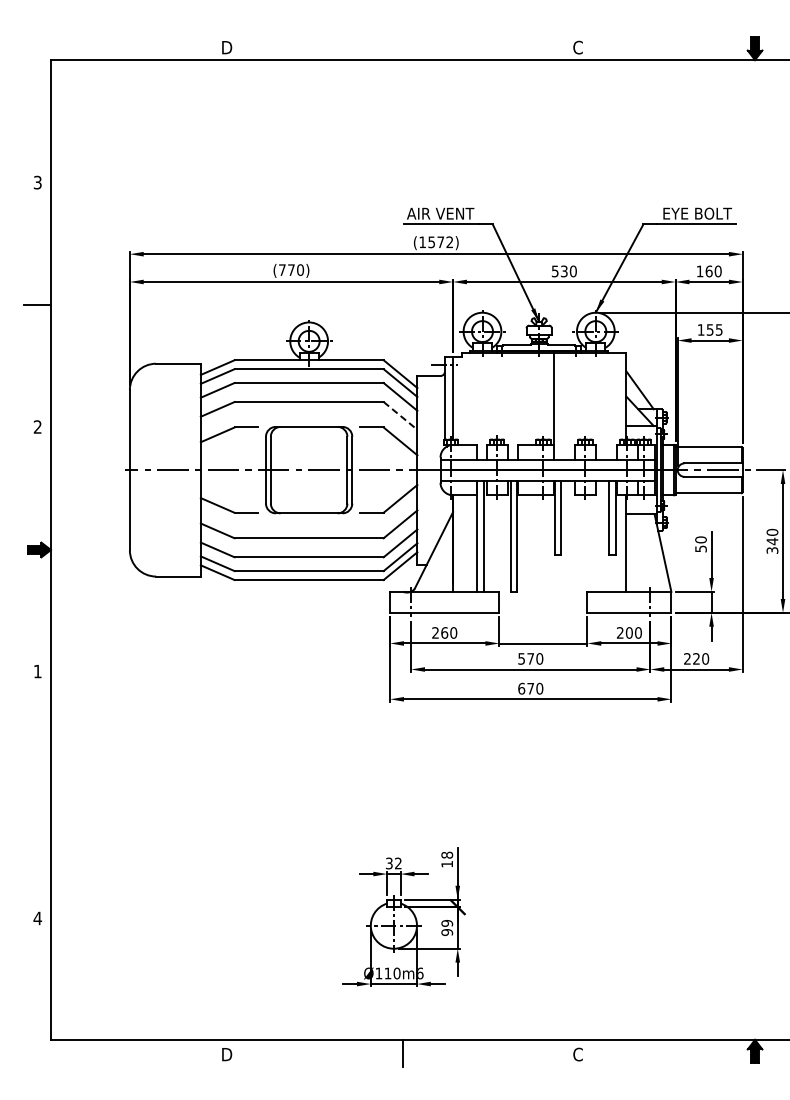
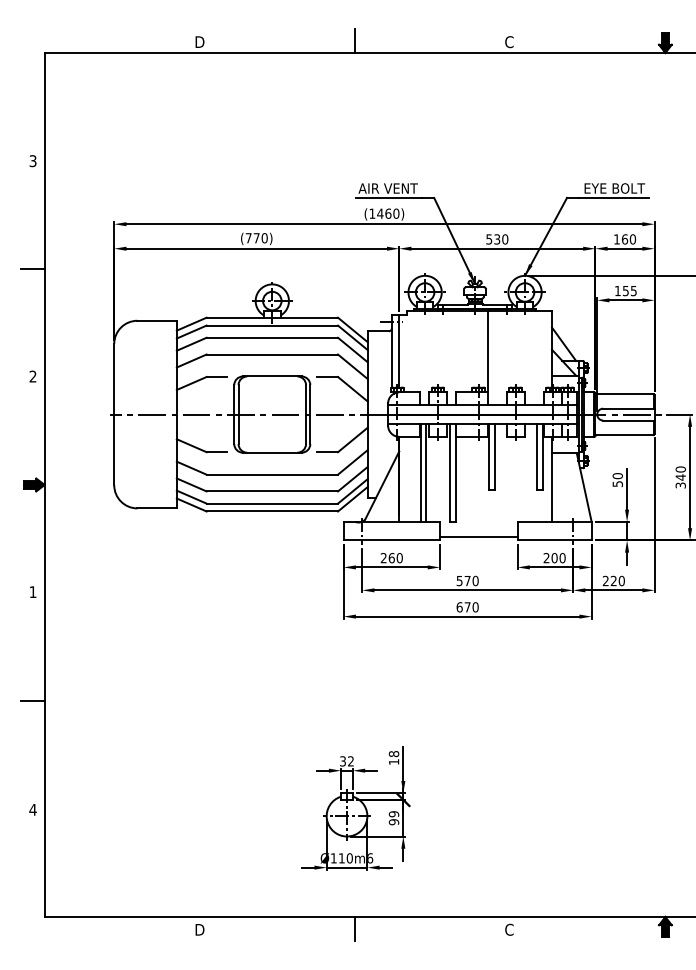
line: (403, 46) -> (355, 41), added
text: (440, 242) -> (388, 213), (1572) -> (1460)
line: (400, 415) -> (352, 366), dashed -> solid
line: (543, 643) -> (478, 536), moved
line: (36, 794) -> (31, 700), added

